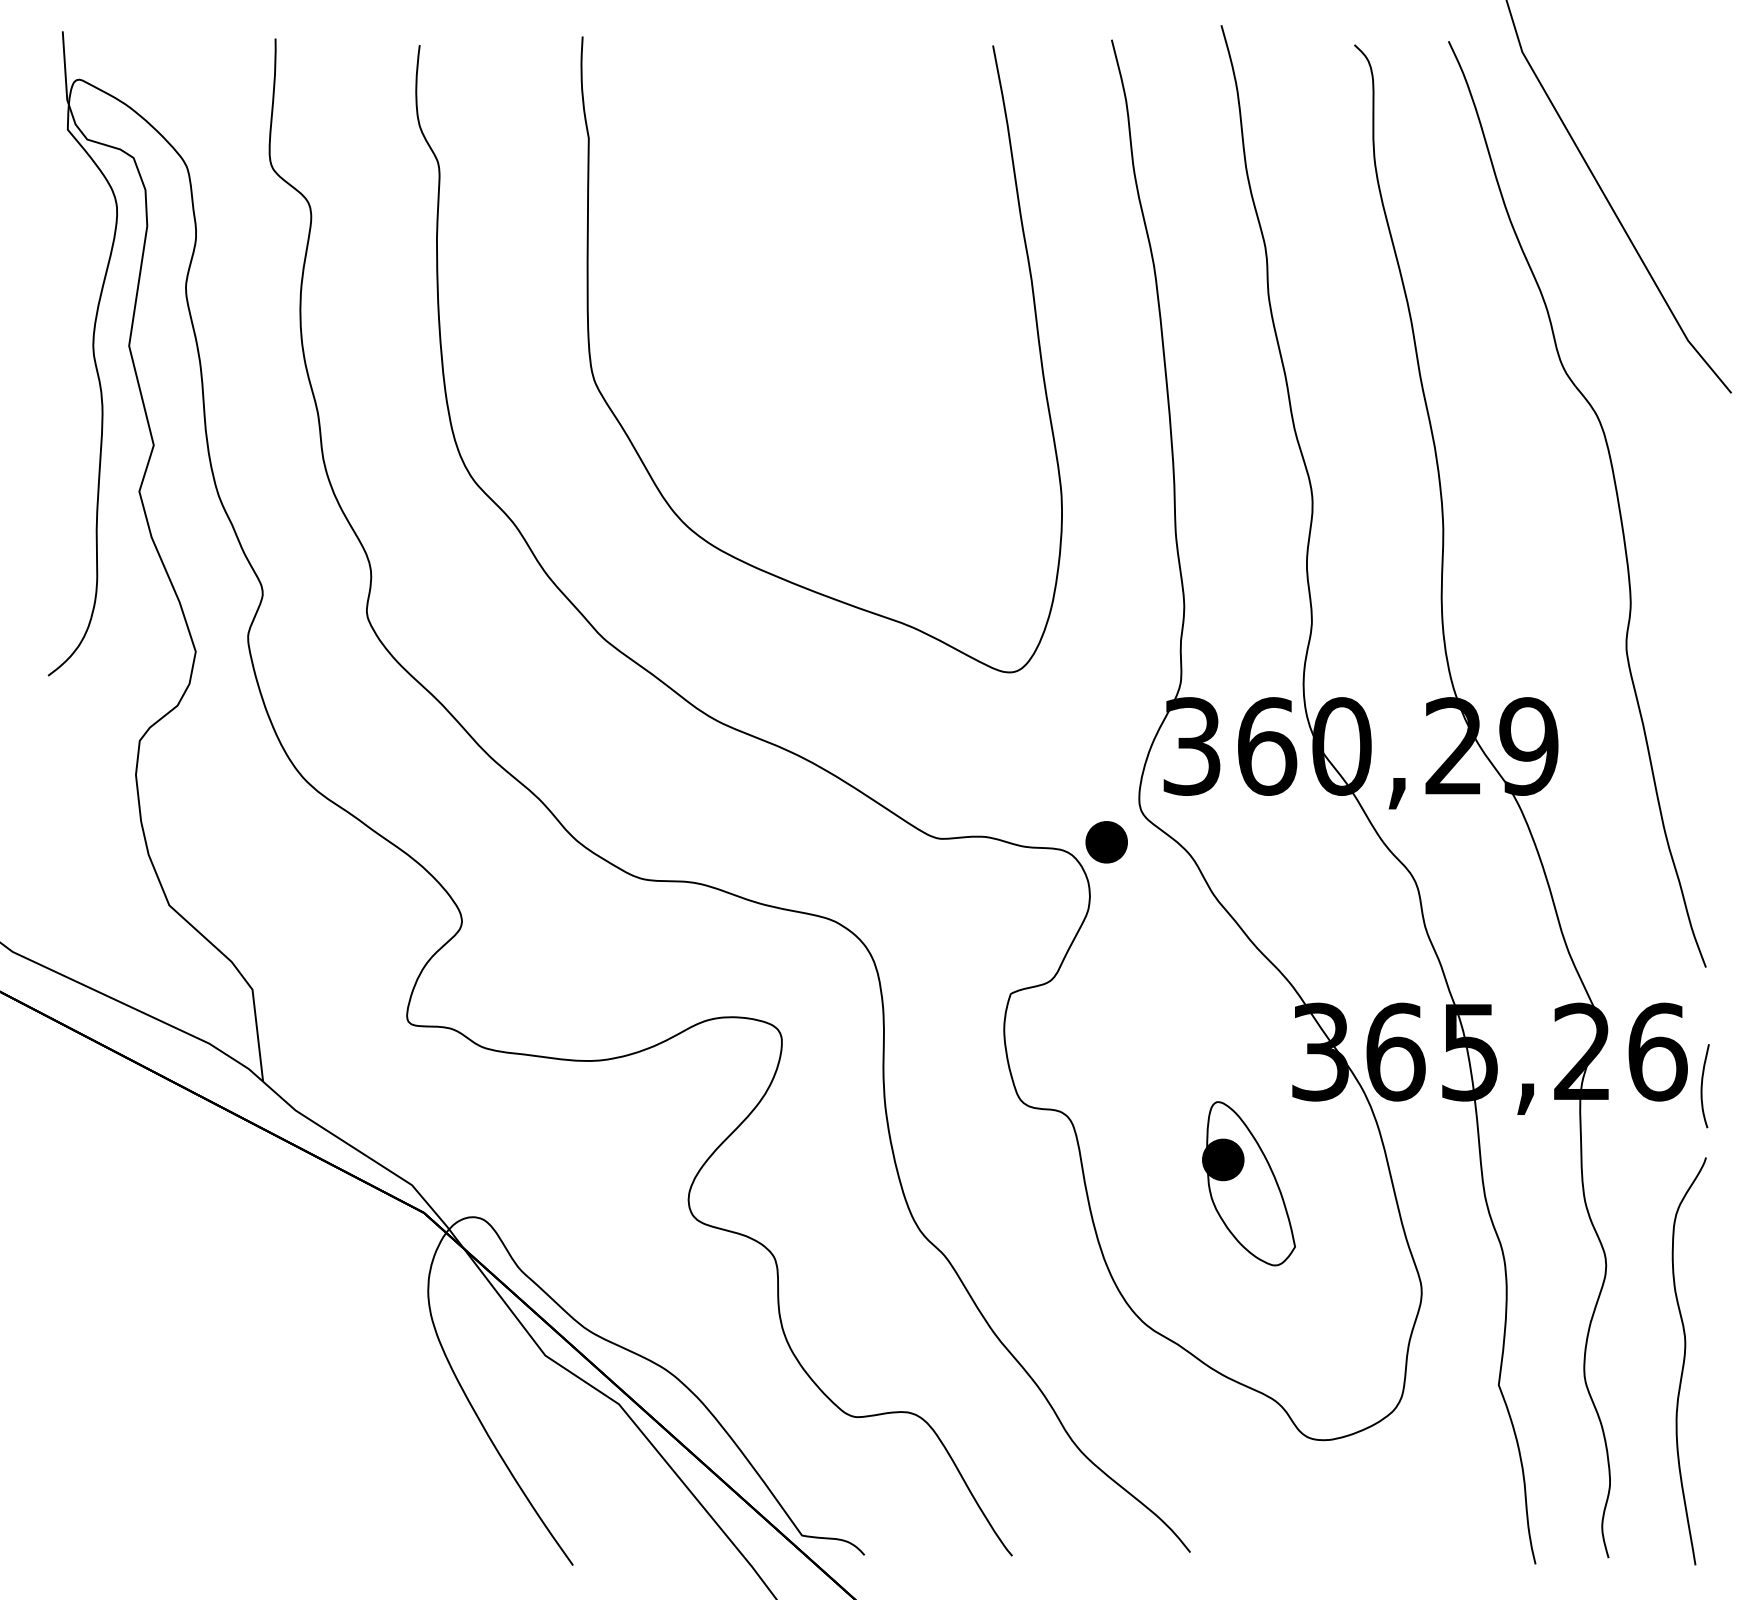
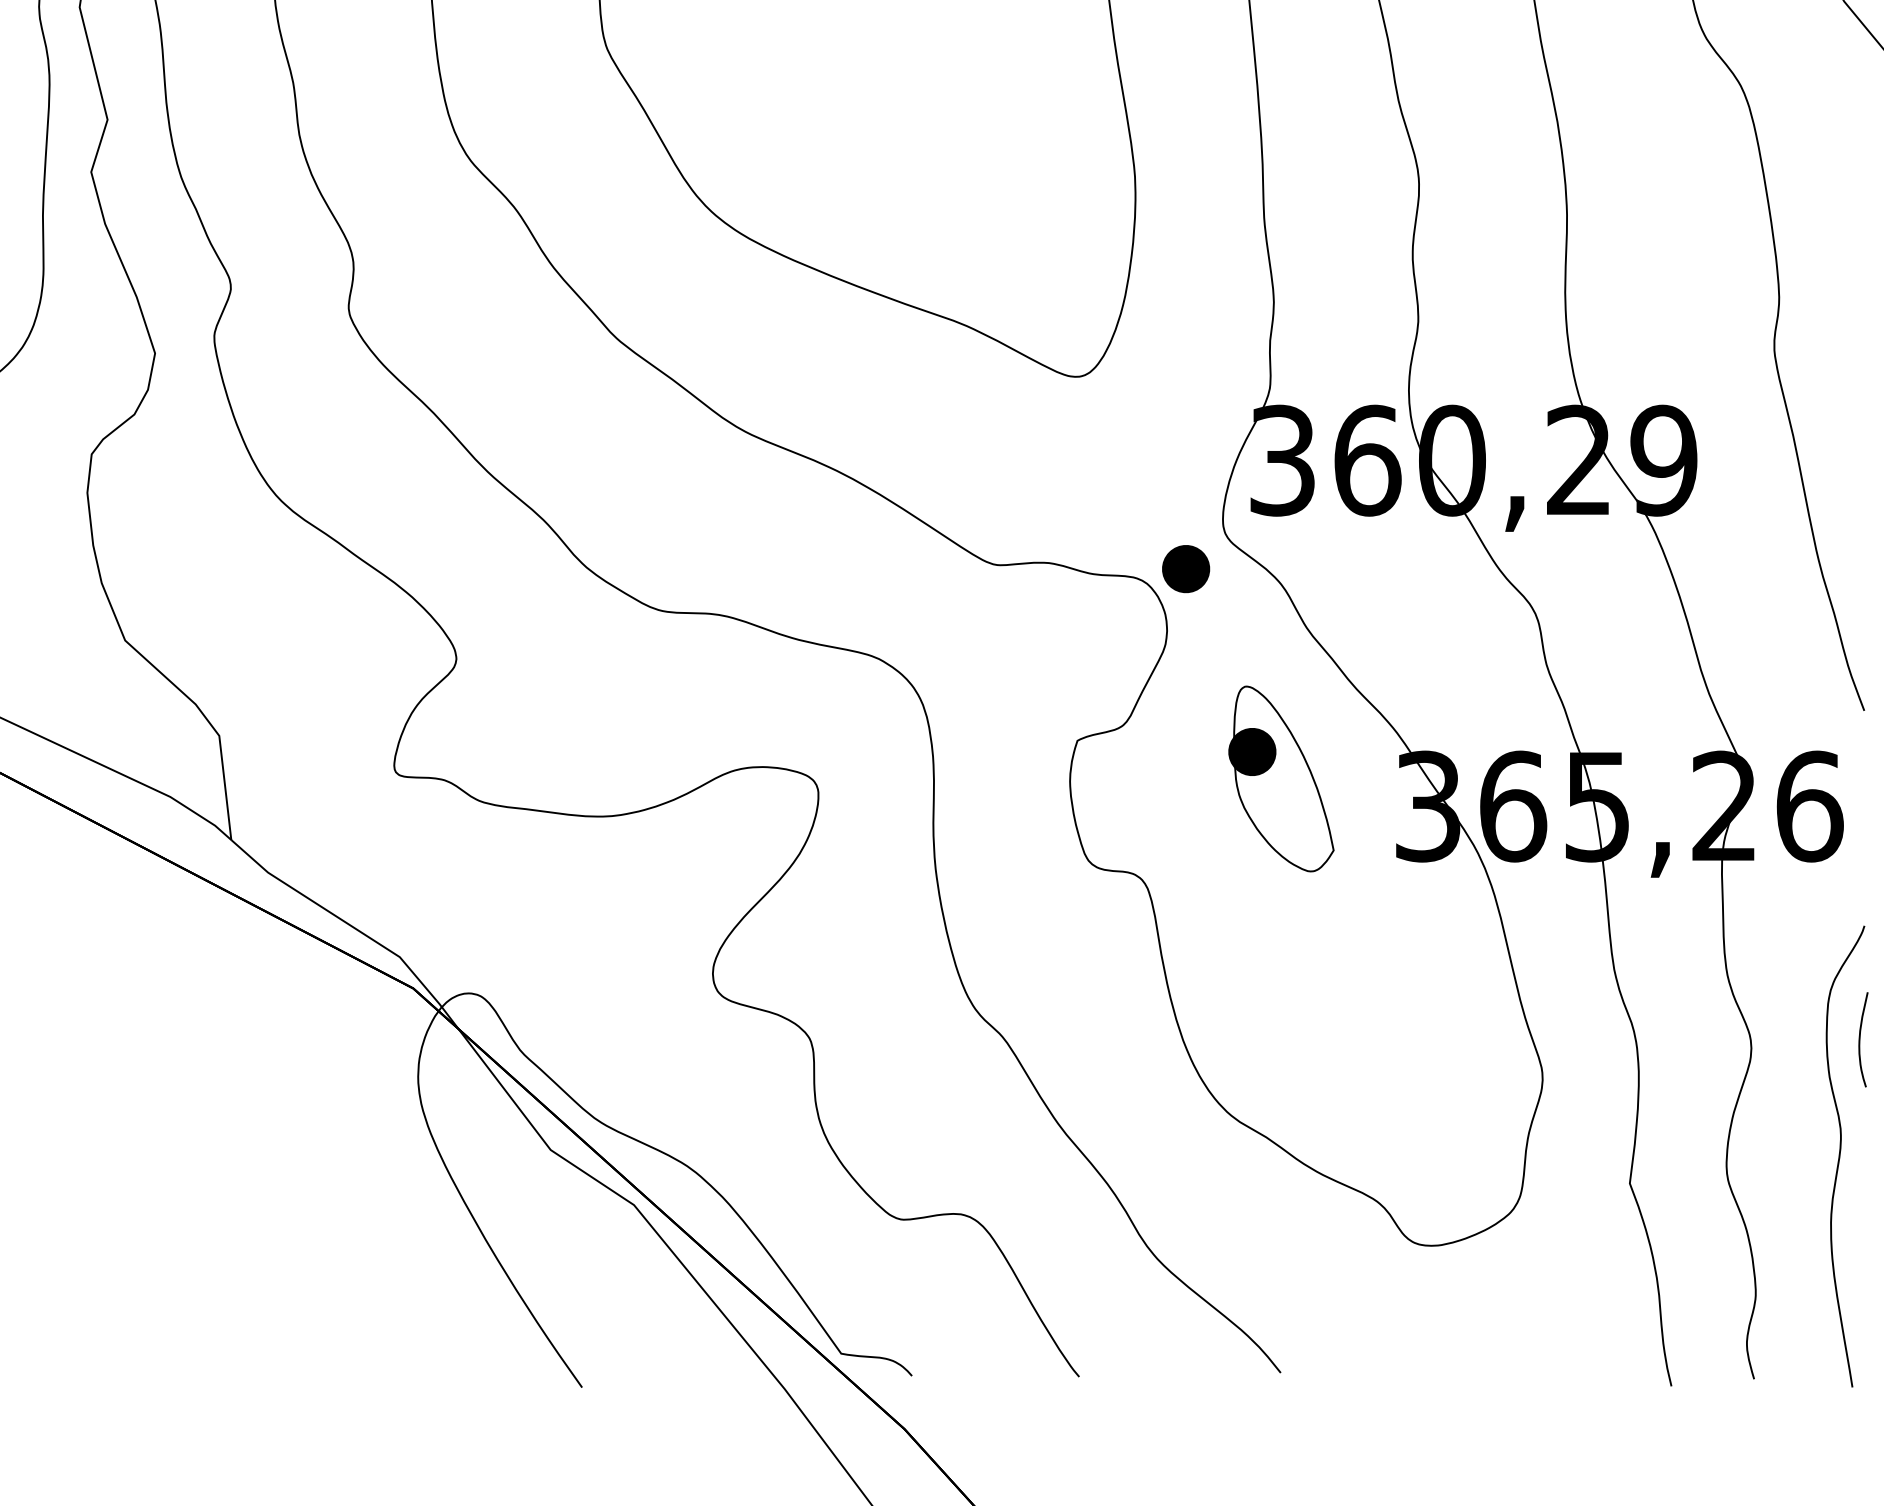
curve: (1702, 1086) -> (1860, 1040), moved
part: (1248, 1183) -> (1280, 778), moved

